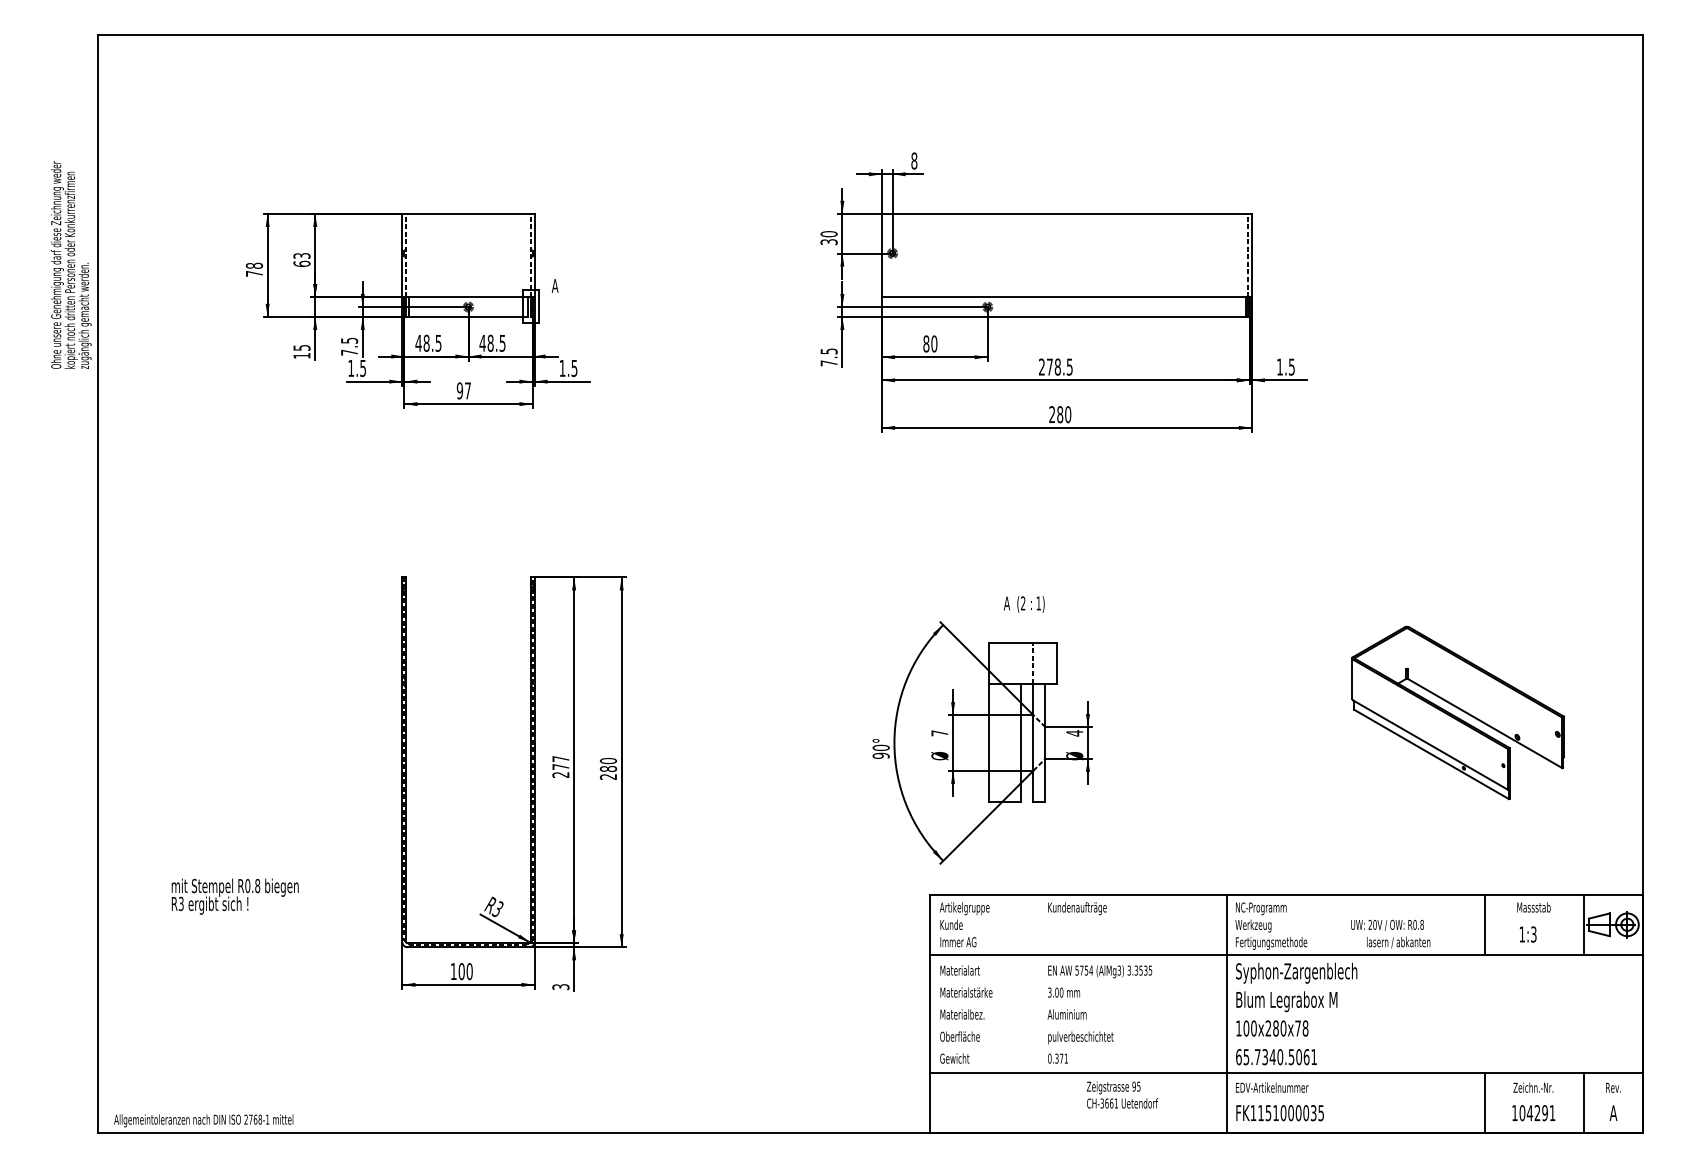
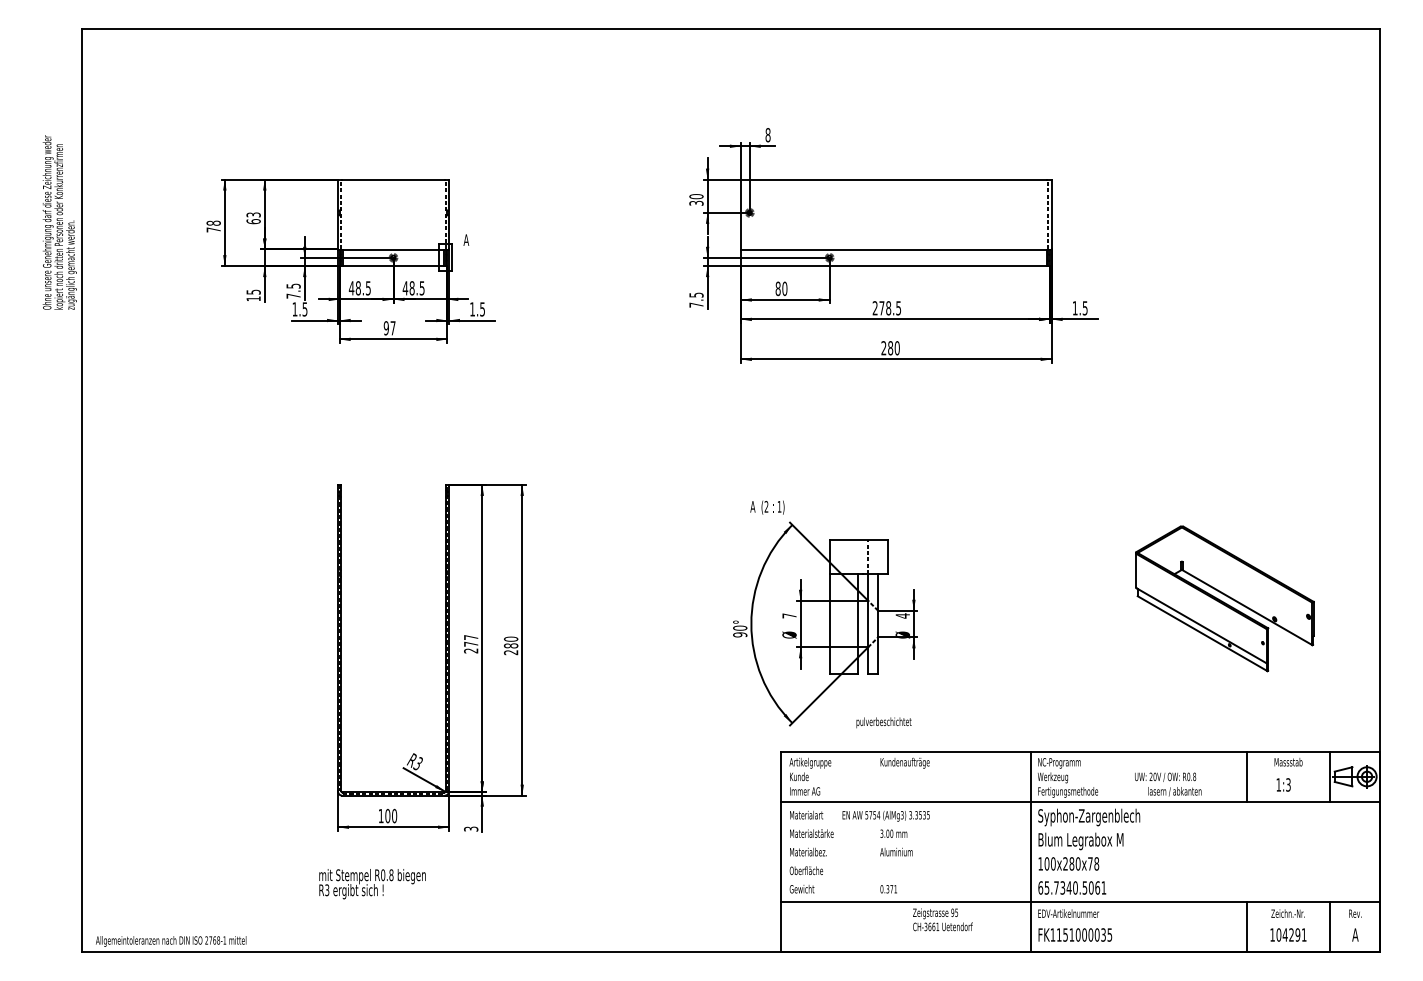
text: (1024, 604) -> (767, 507), moved
text: (235, 897) -> (372, 884), moved
text: (1099, 972) -> (885, 816), moved
text: (1080, 1037) -> (883, 722), moved

